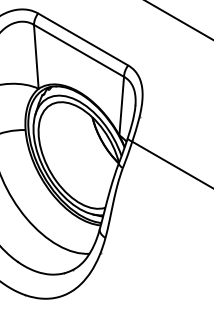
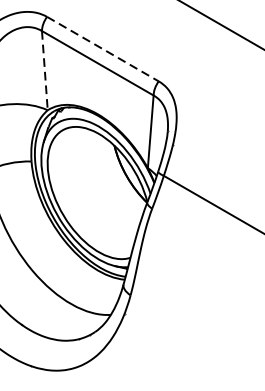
line: (83, 39) -> (103, 49), solid -> dashed
line: (36, 57) -> (45, 71), solid -> dashed

